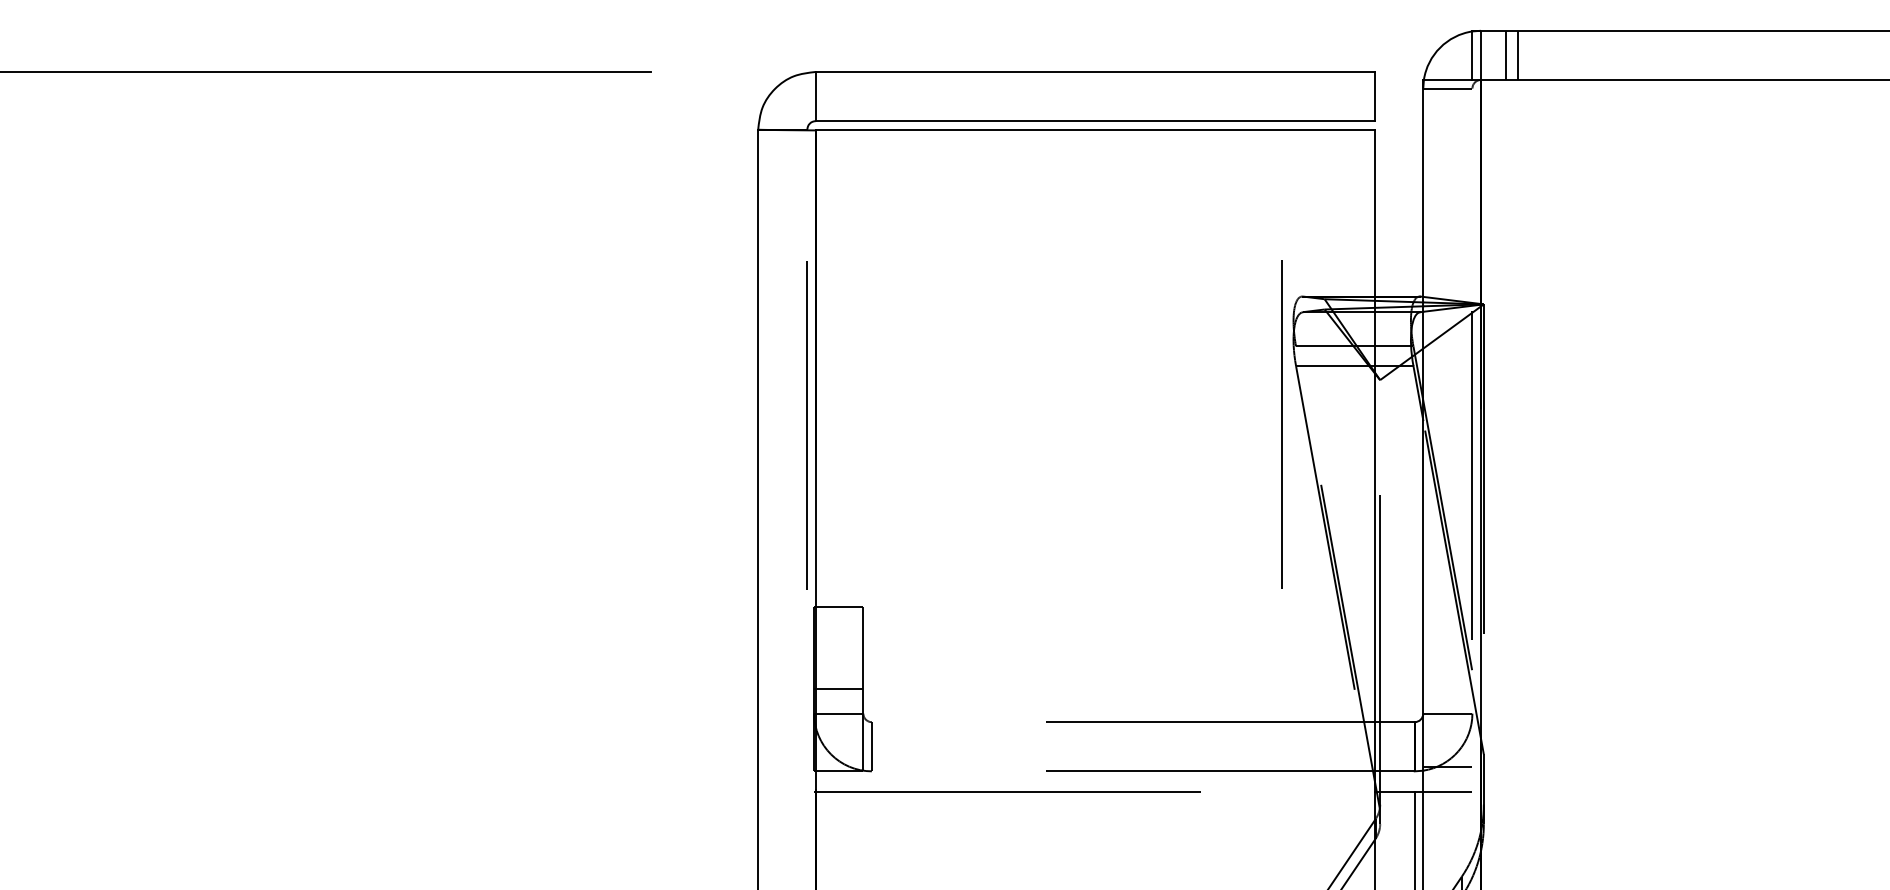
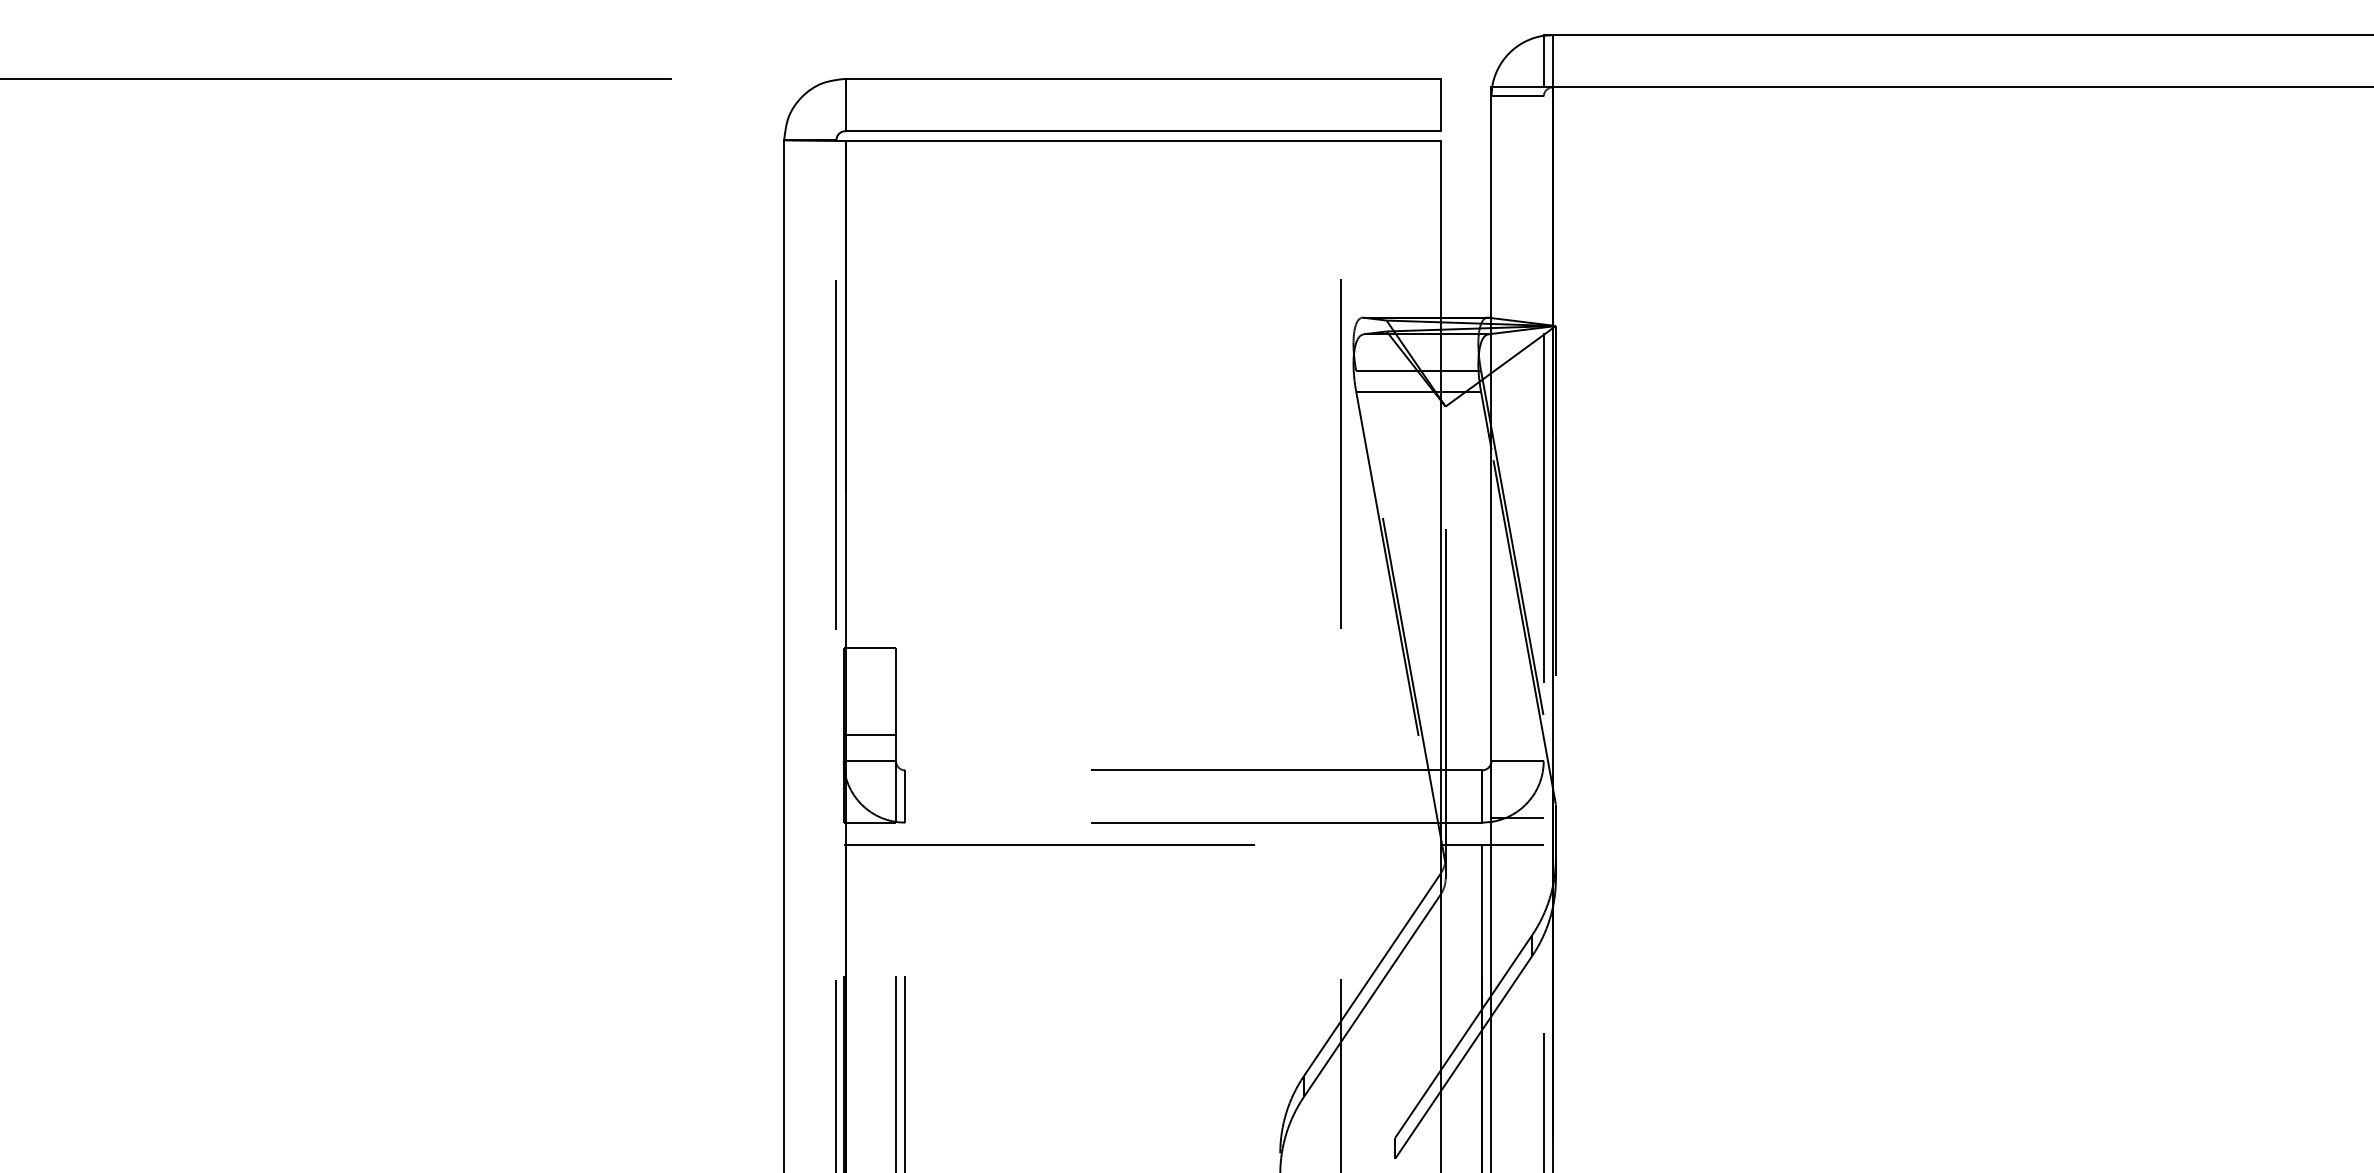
line: (1506, 55) -> (1579, 61), removed
line: (1518, 55) -> (1592, 61), removed

